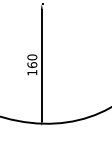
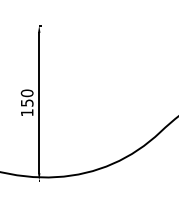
text: (31, 64) -> (26, 102), 160 -> 150

